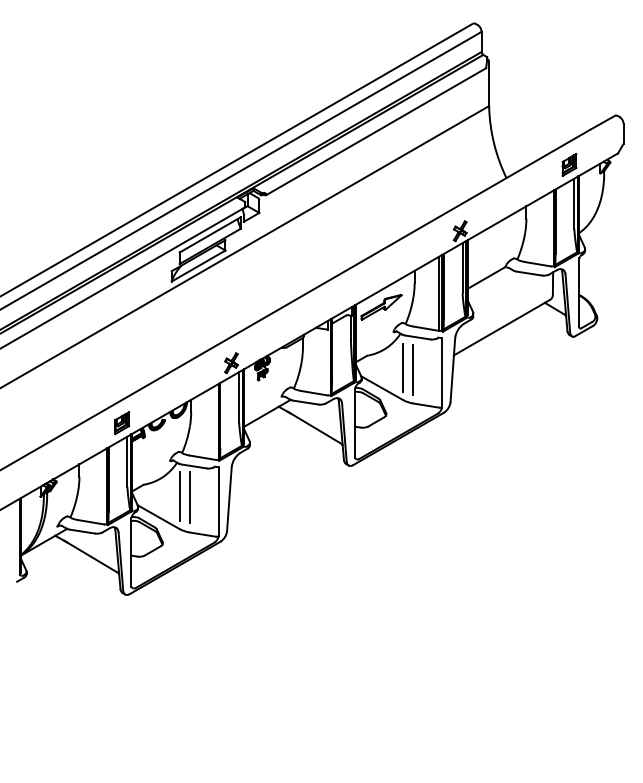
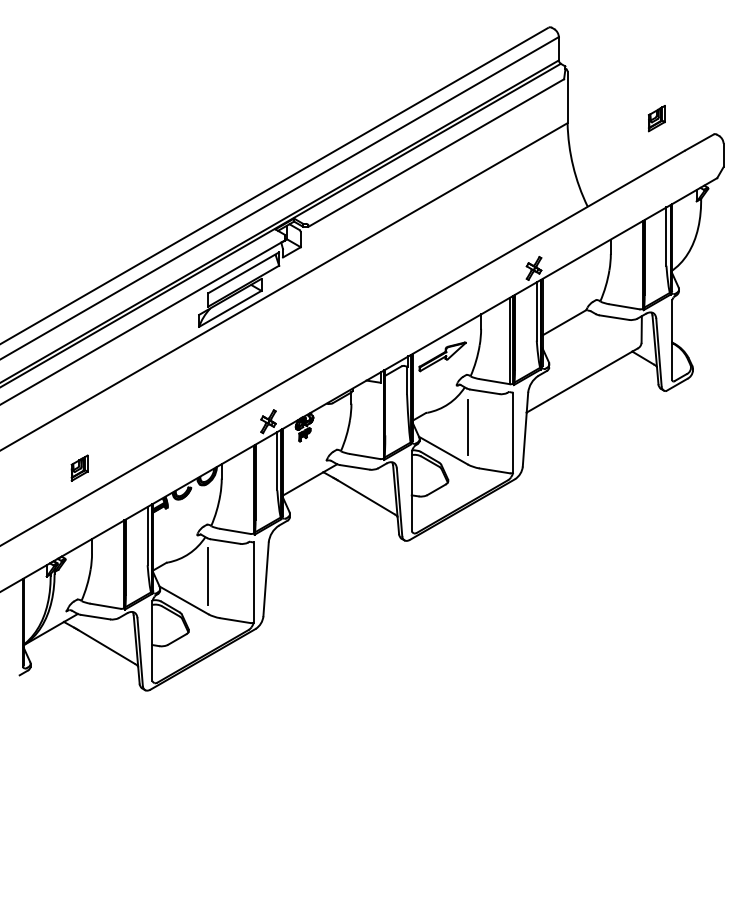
part: (569, 164) -> (656, 118), moved
line: (413, 369) -> (479, 429), removed
part: (122, 422) -> (79, 467), moved
line: (190, 497) -> (220, 577), removed

